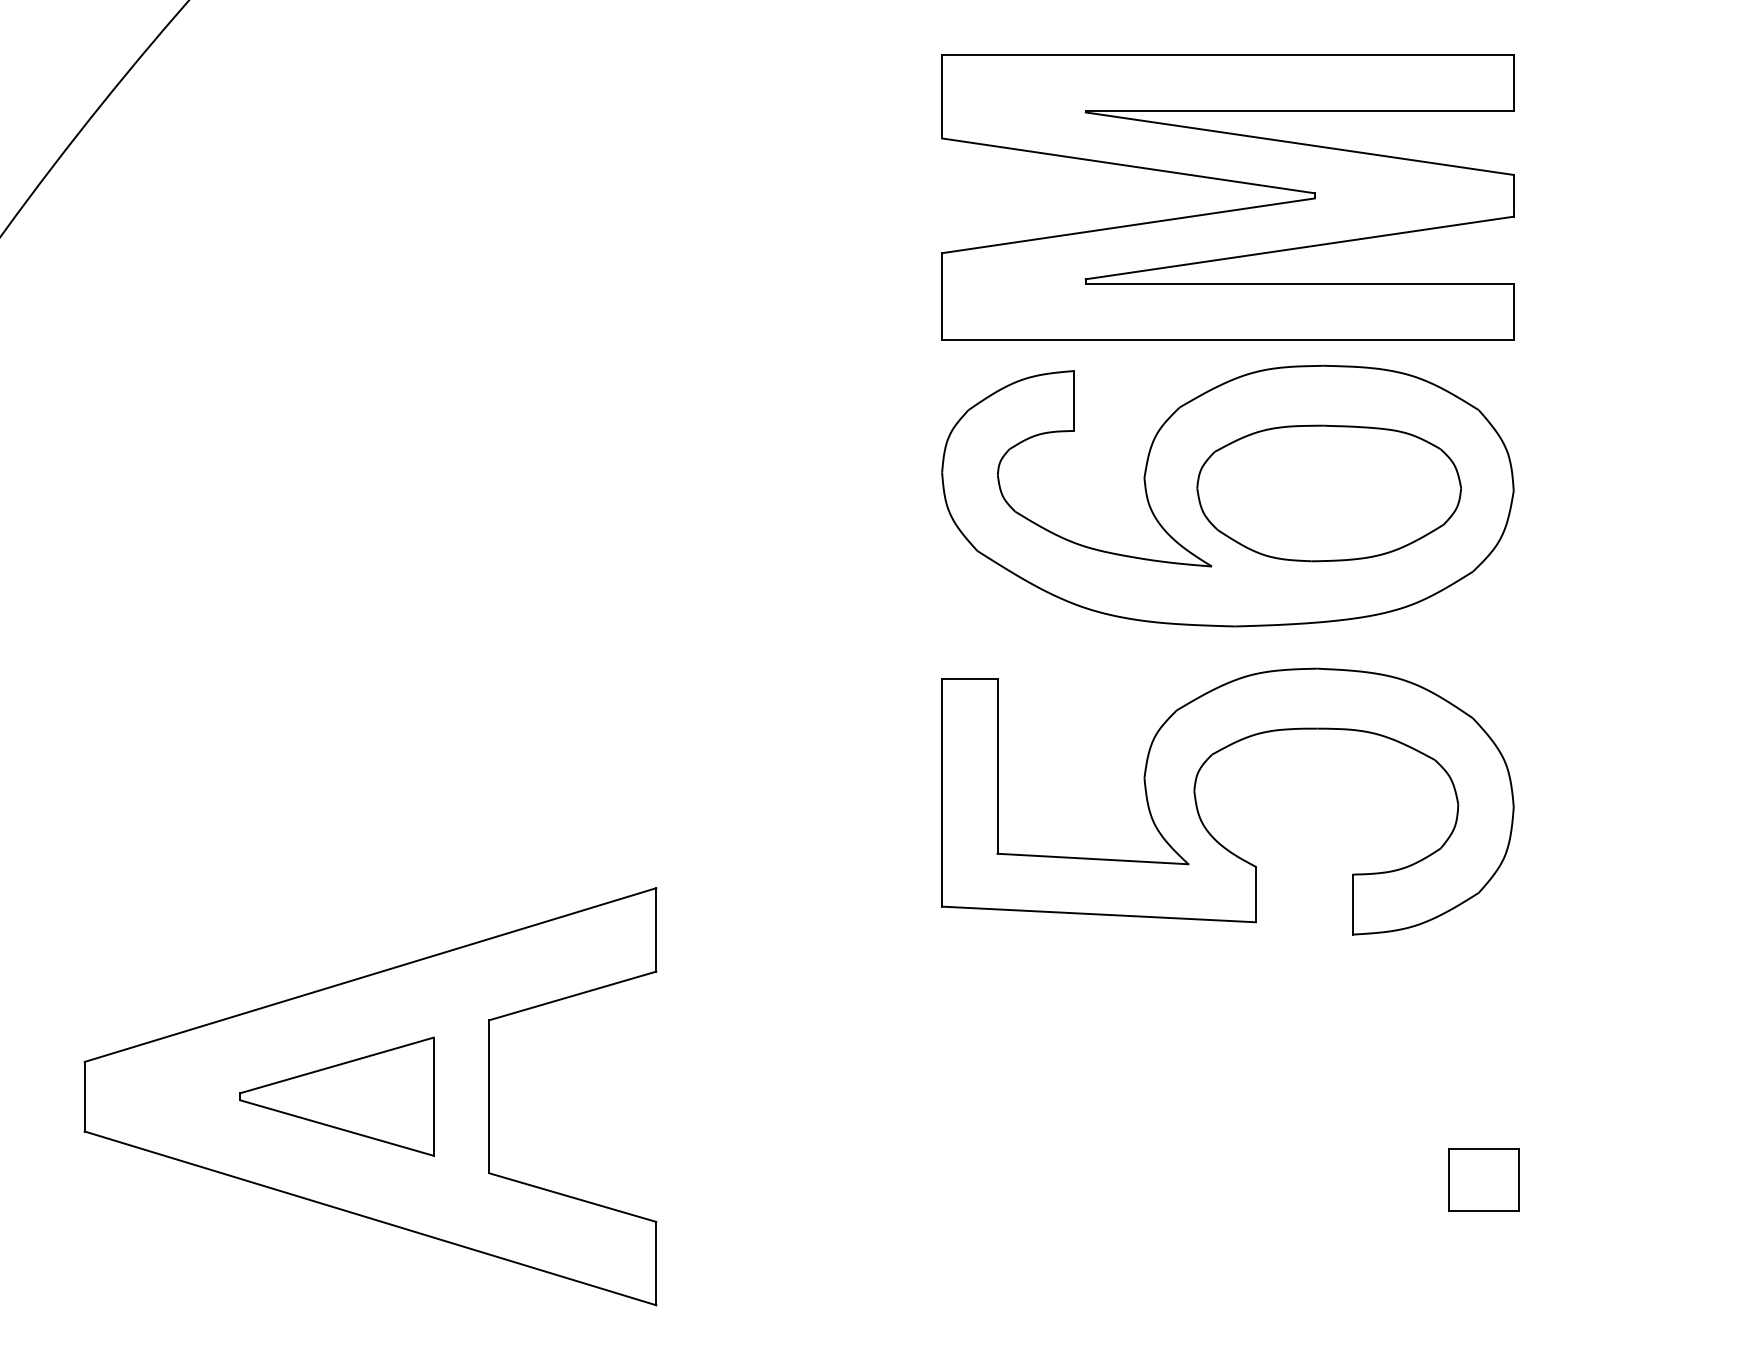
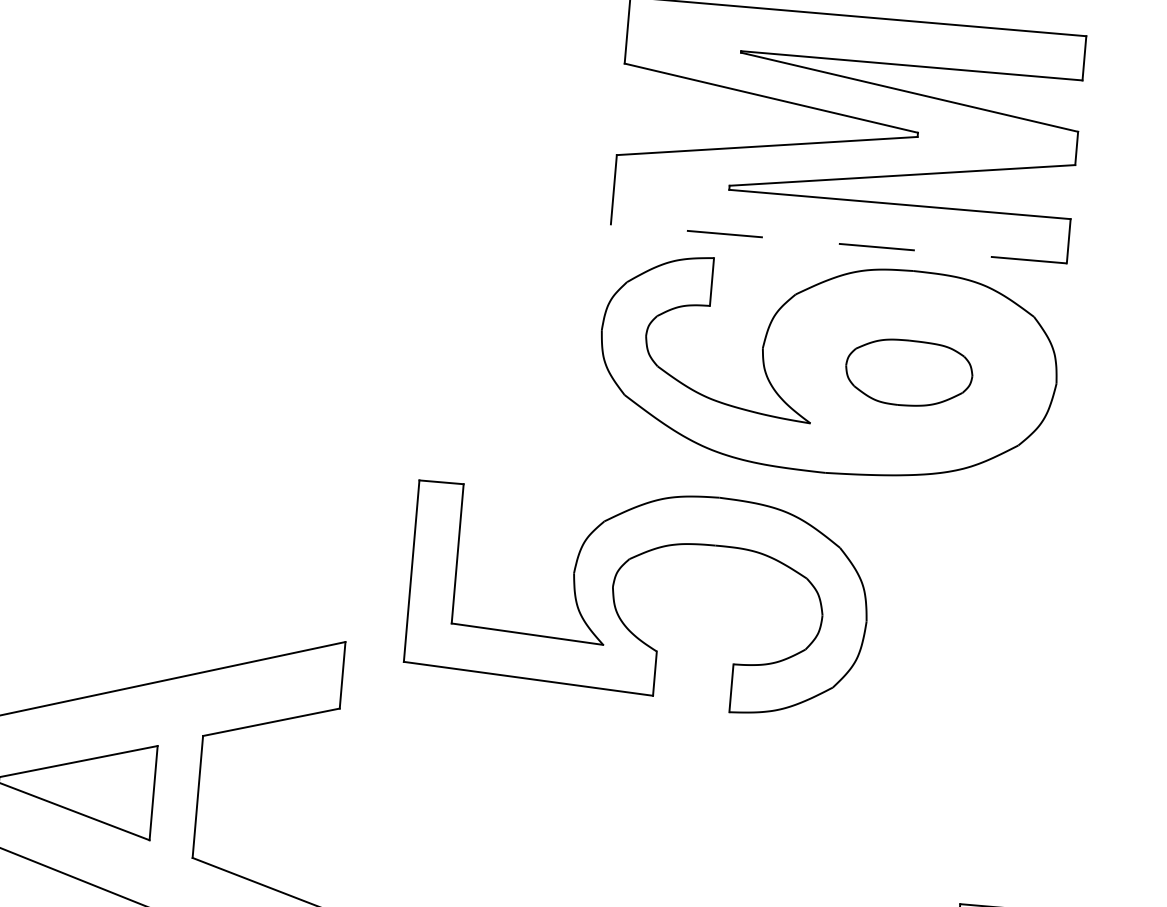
line: (1227, 339) -> (838, 243), solid -> dashed
part: (1328, 493) -> (908, 373), size x0.6
part: (1198, 809) -> (615, 601), moved

